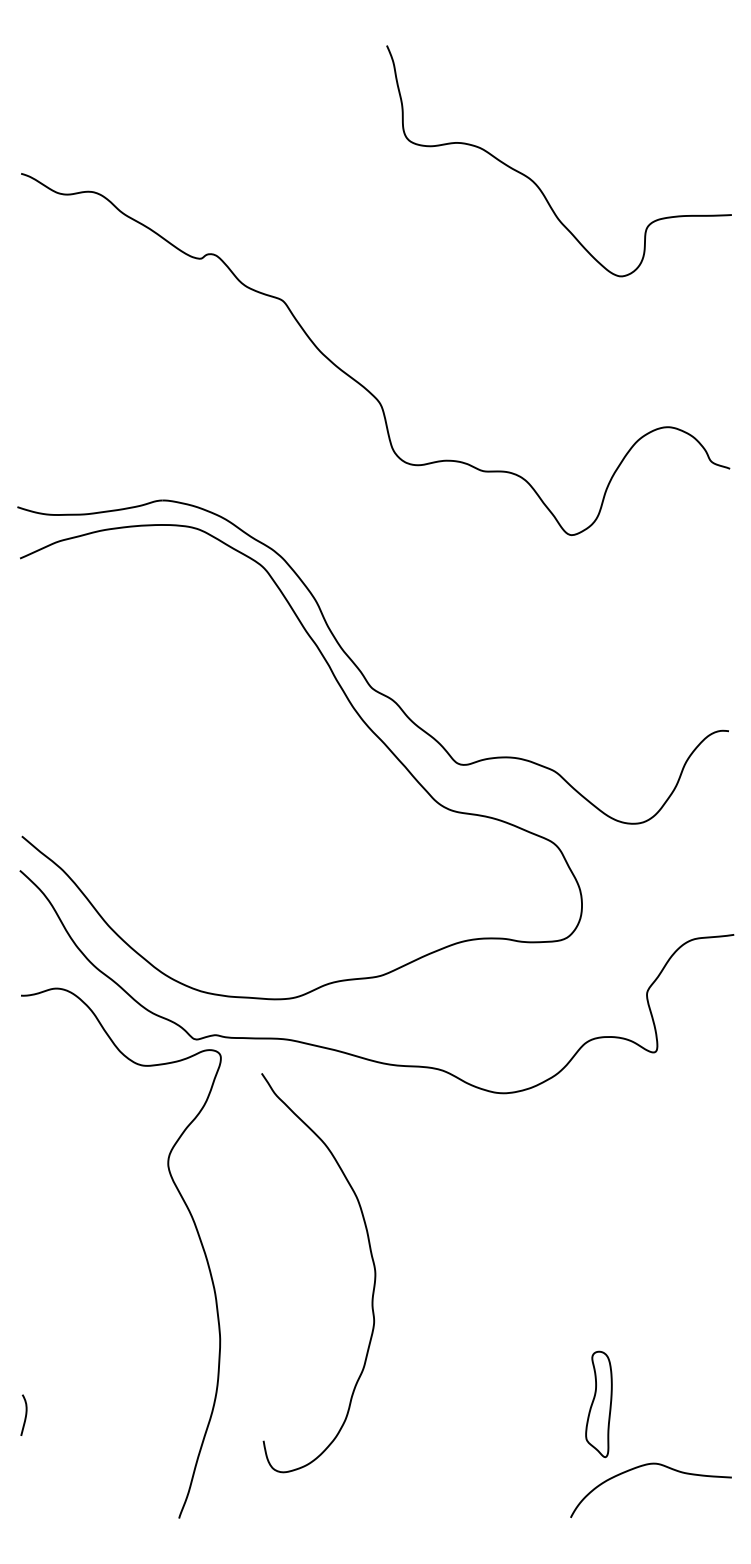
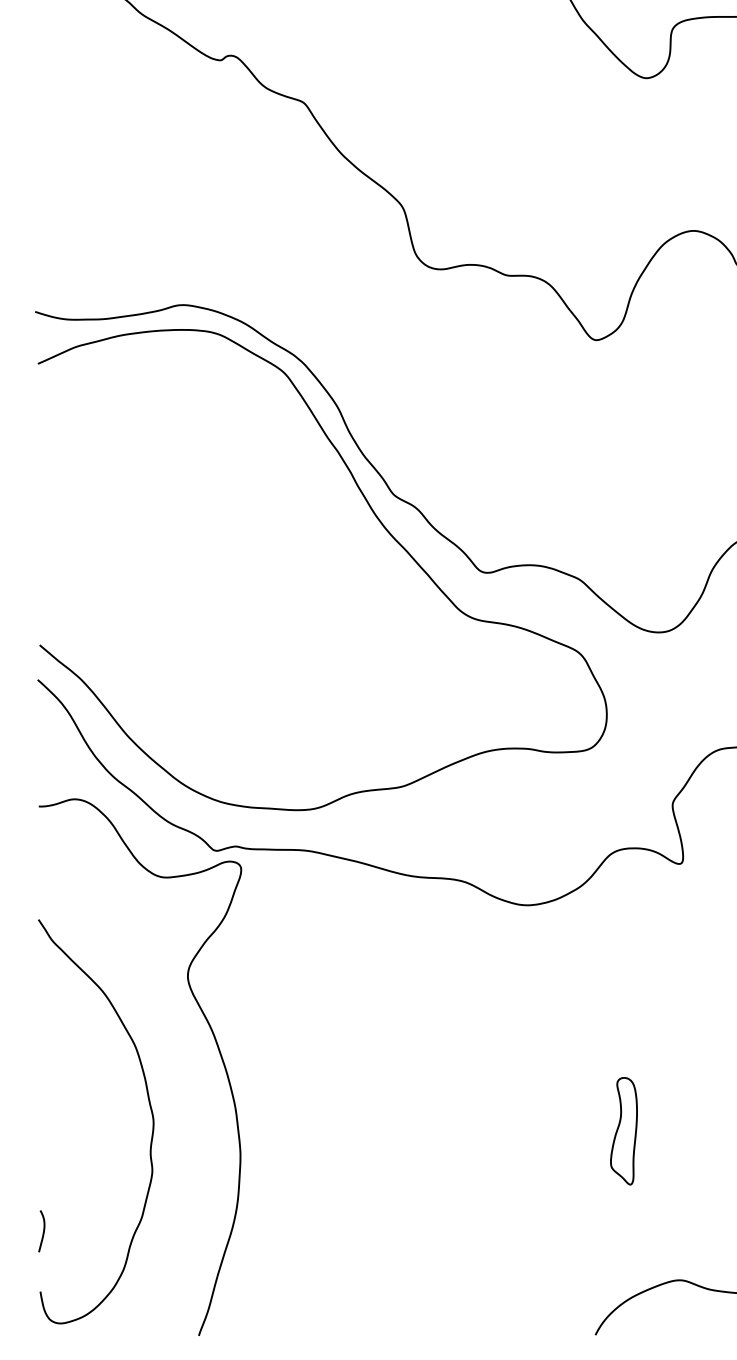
curve: (371, 1259) -> (149, 1108), moved
part: (598, 1404) -> (623, 1131), moved

